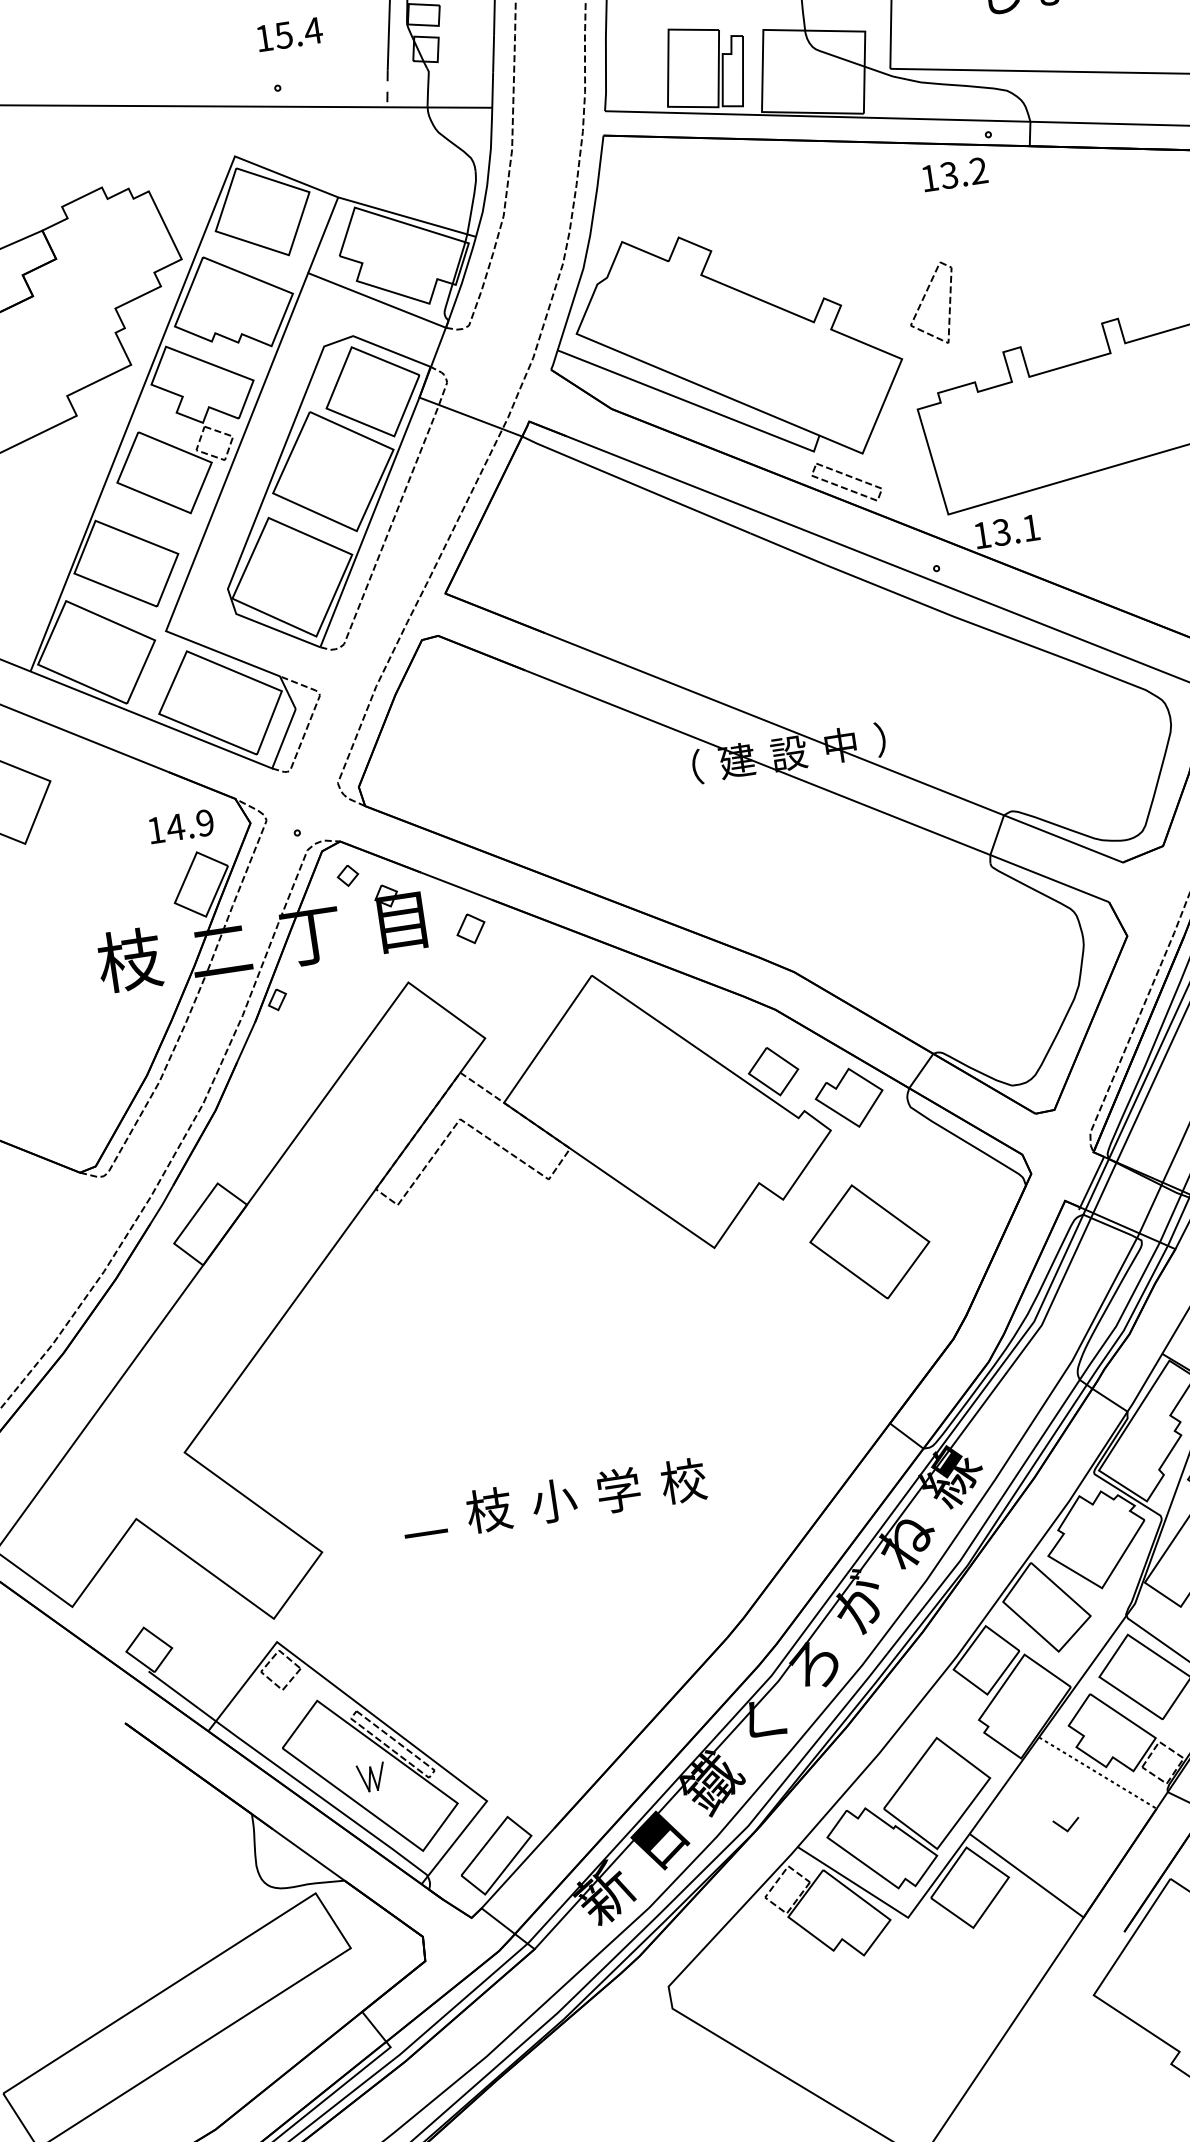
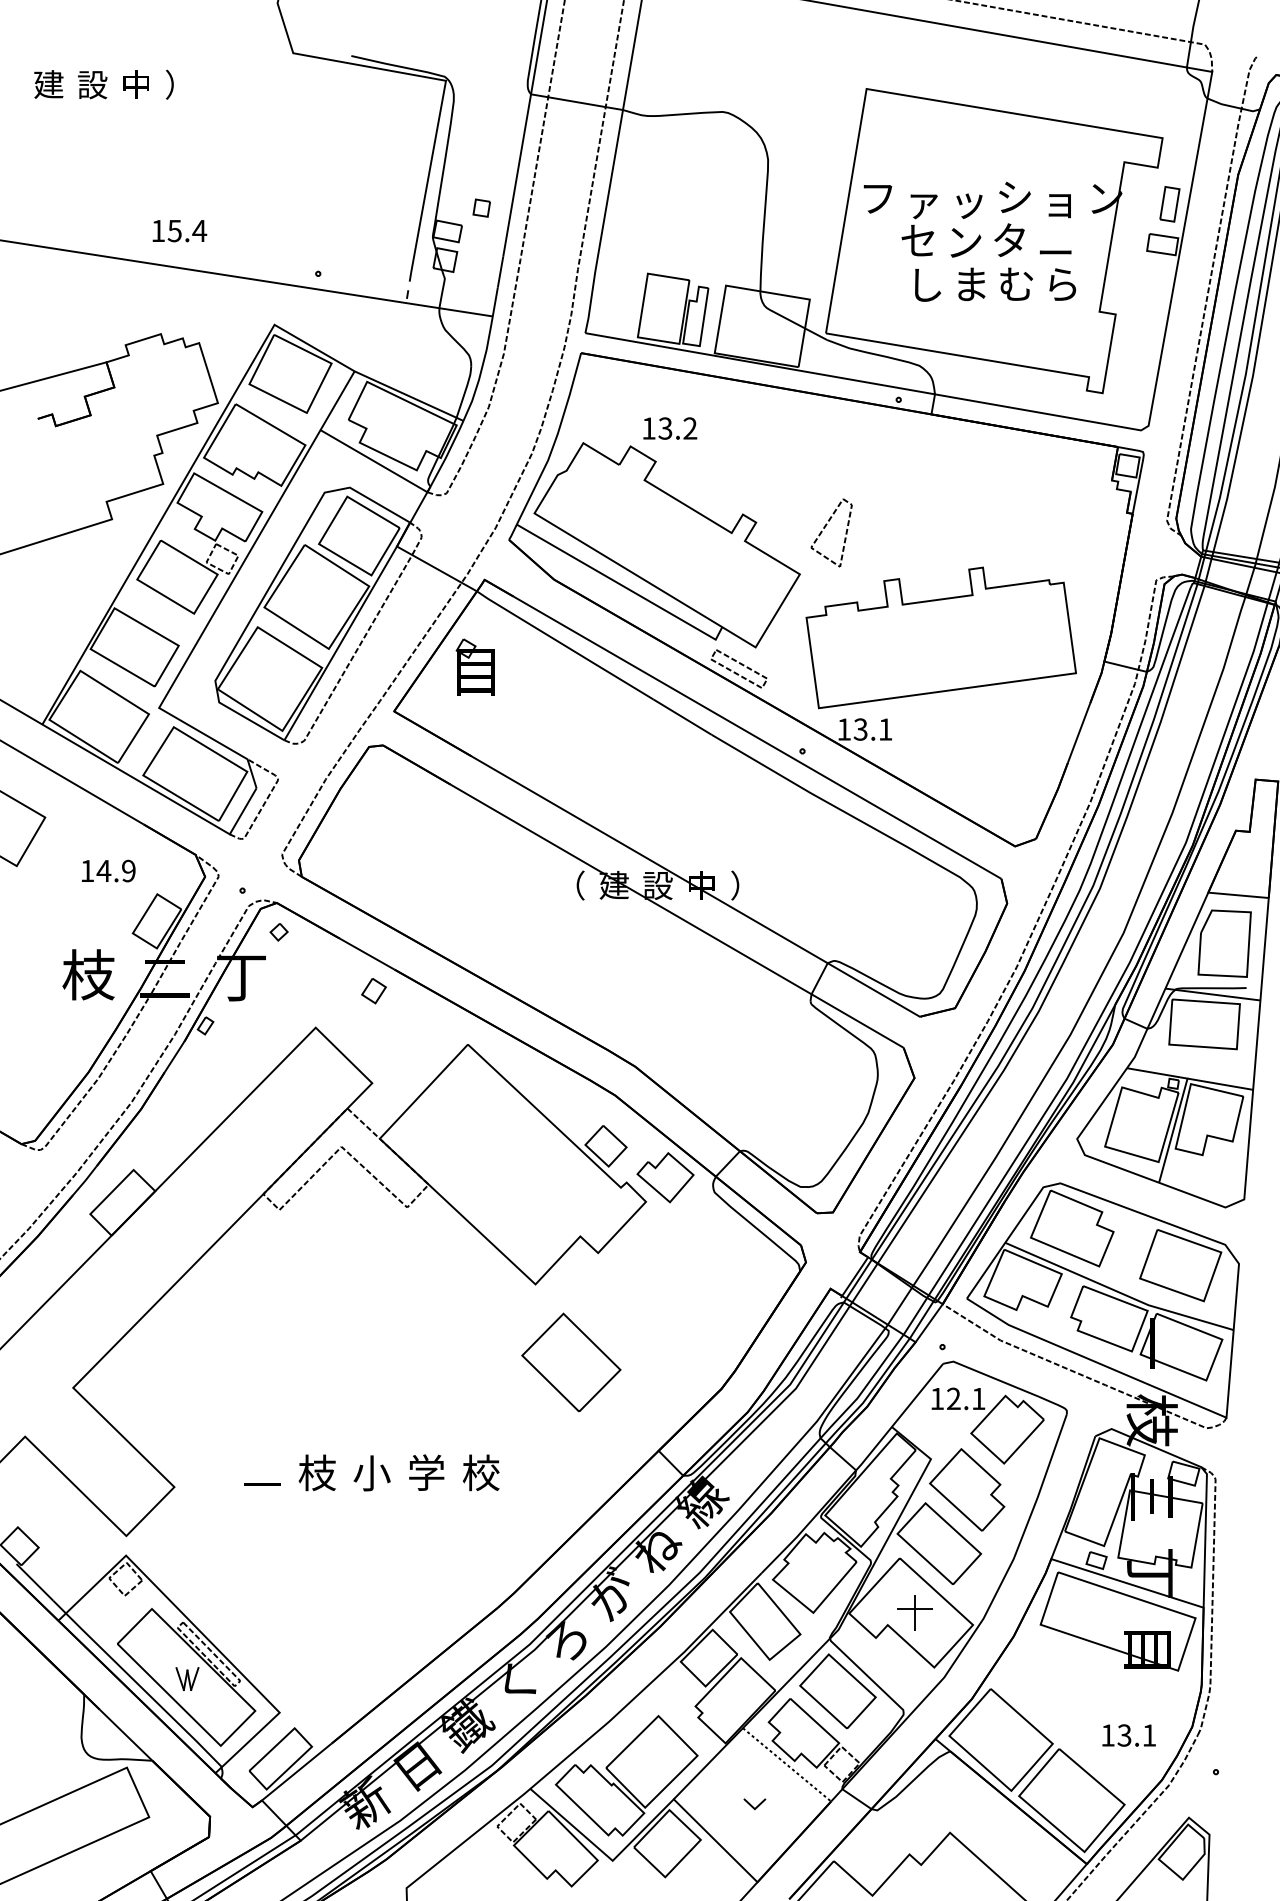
text: (289, 35) -> (179, 231), moved
text: (955, 174) -> (670, 428), moved
text: (181, 825) -> (108, 870), moved
part: (399, 915) -> (474, 666), moved
part: (869, 1241) -> (571, 1362), moved

